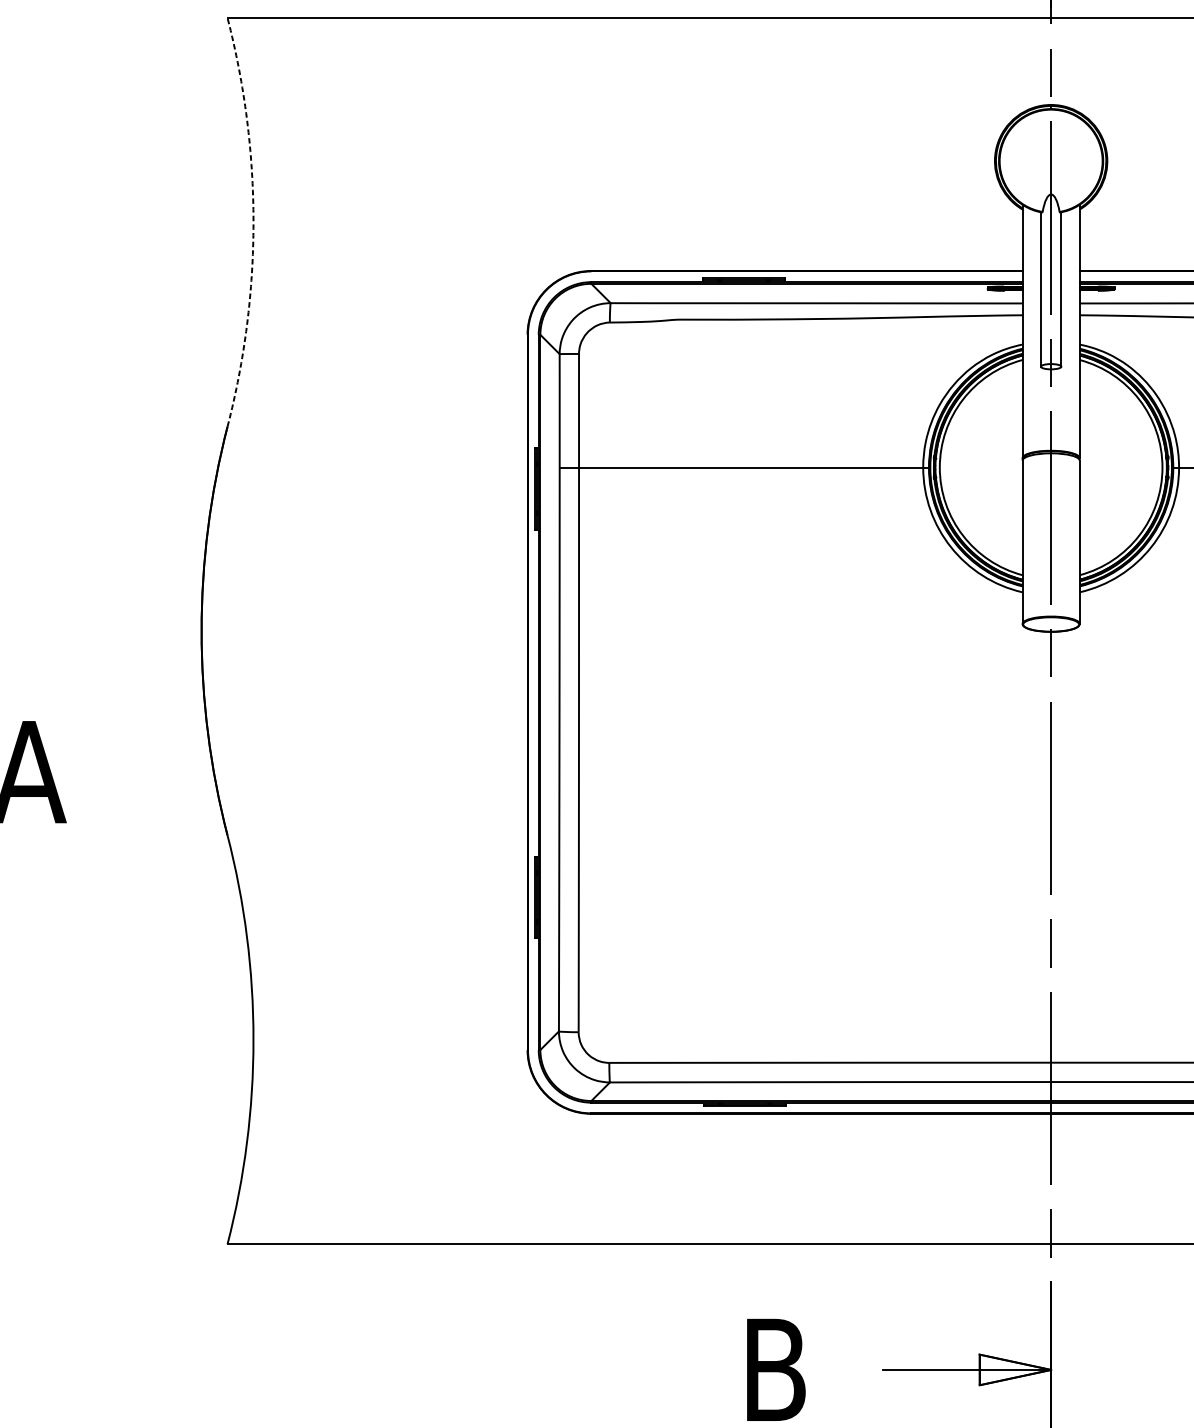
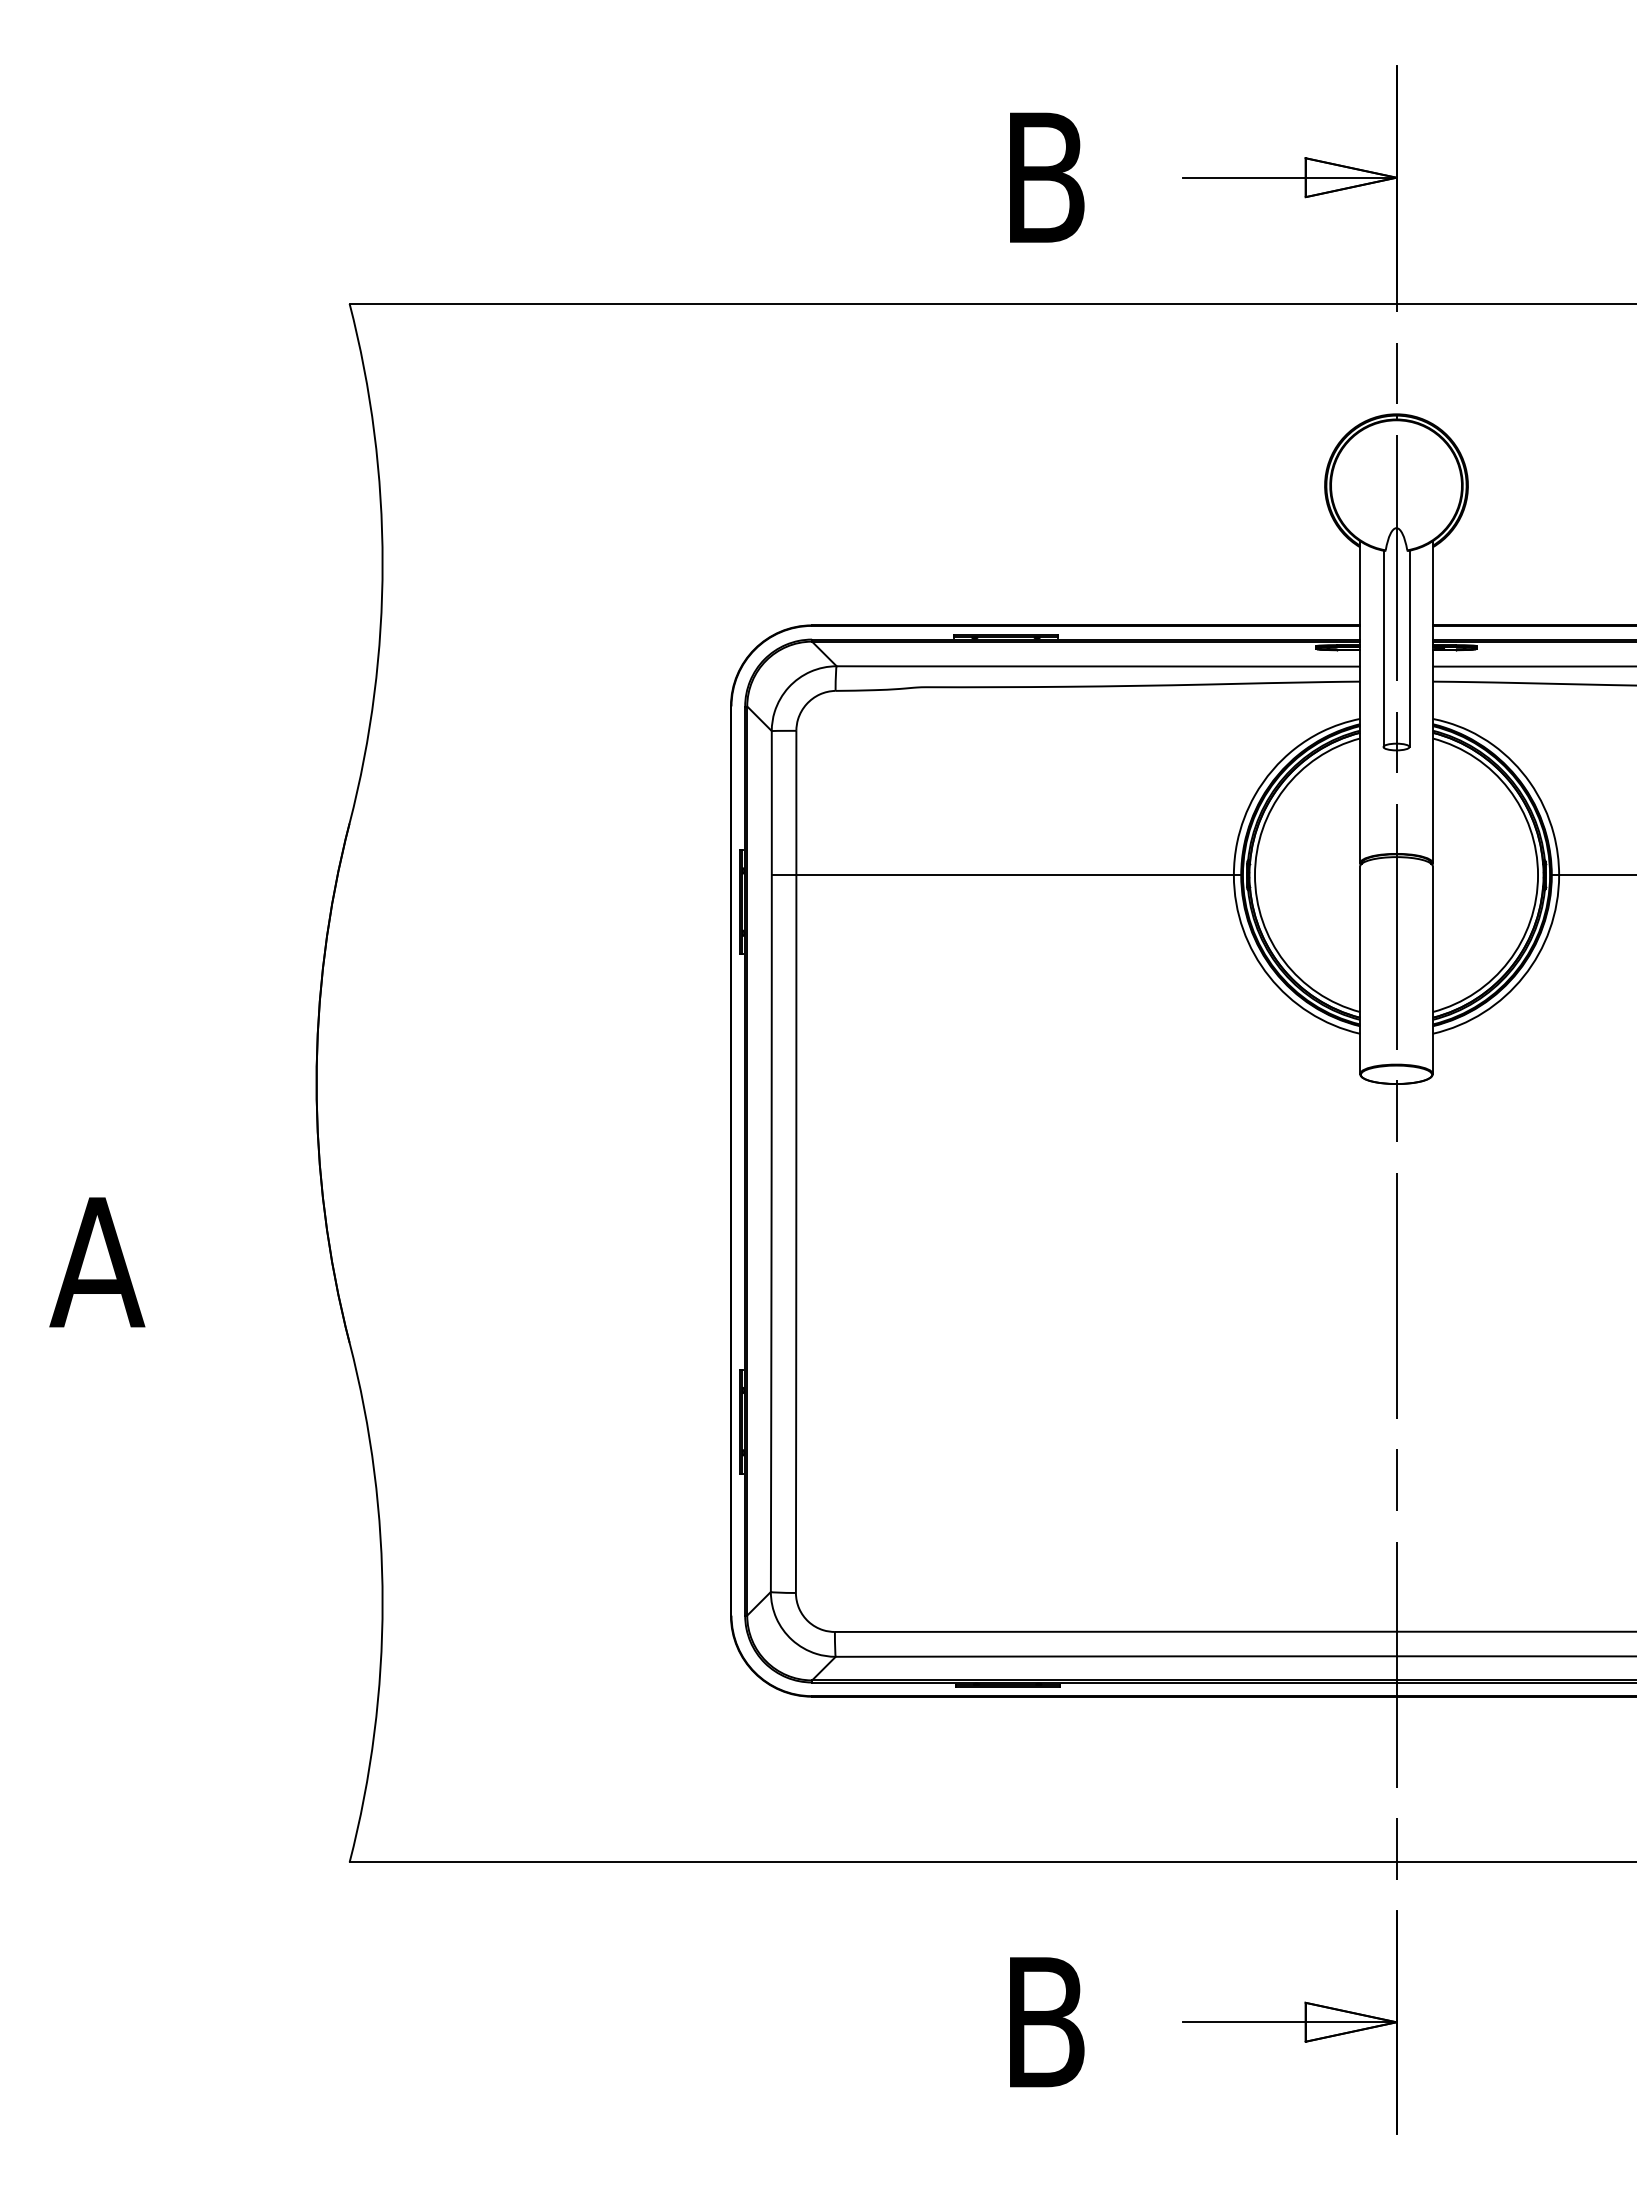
arc: (253, 222) -> (382, 563), dashed -> solid

